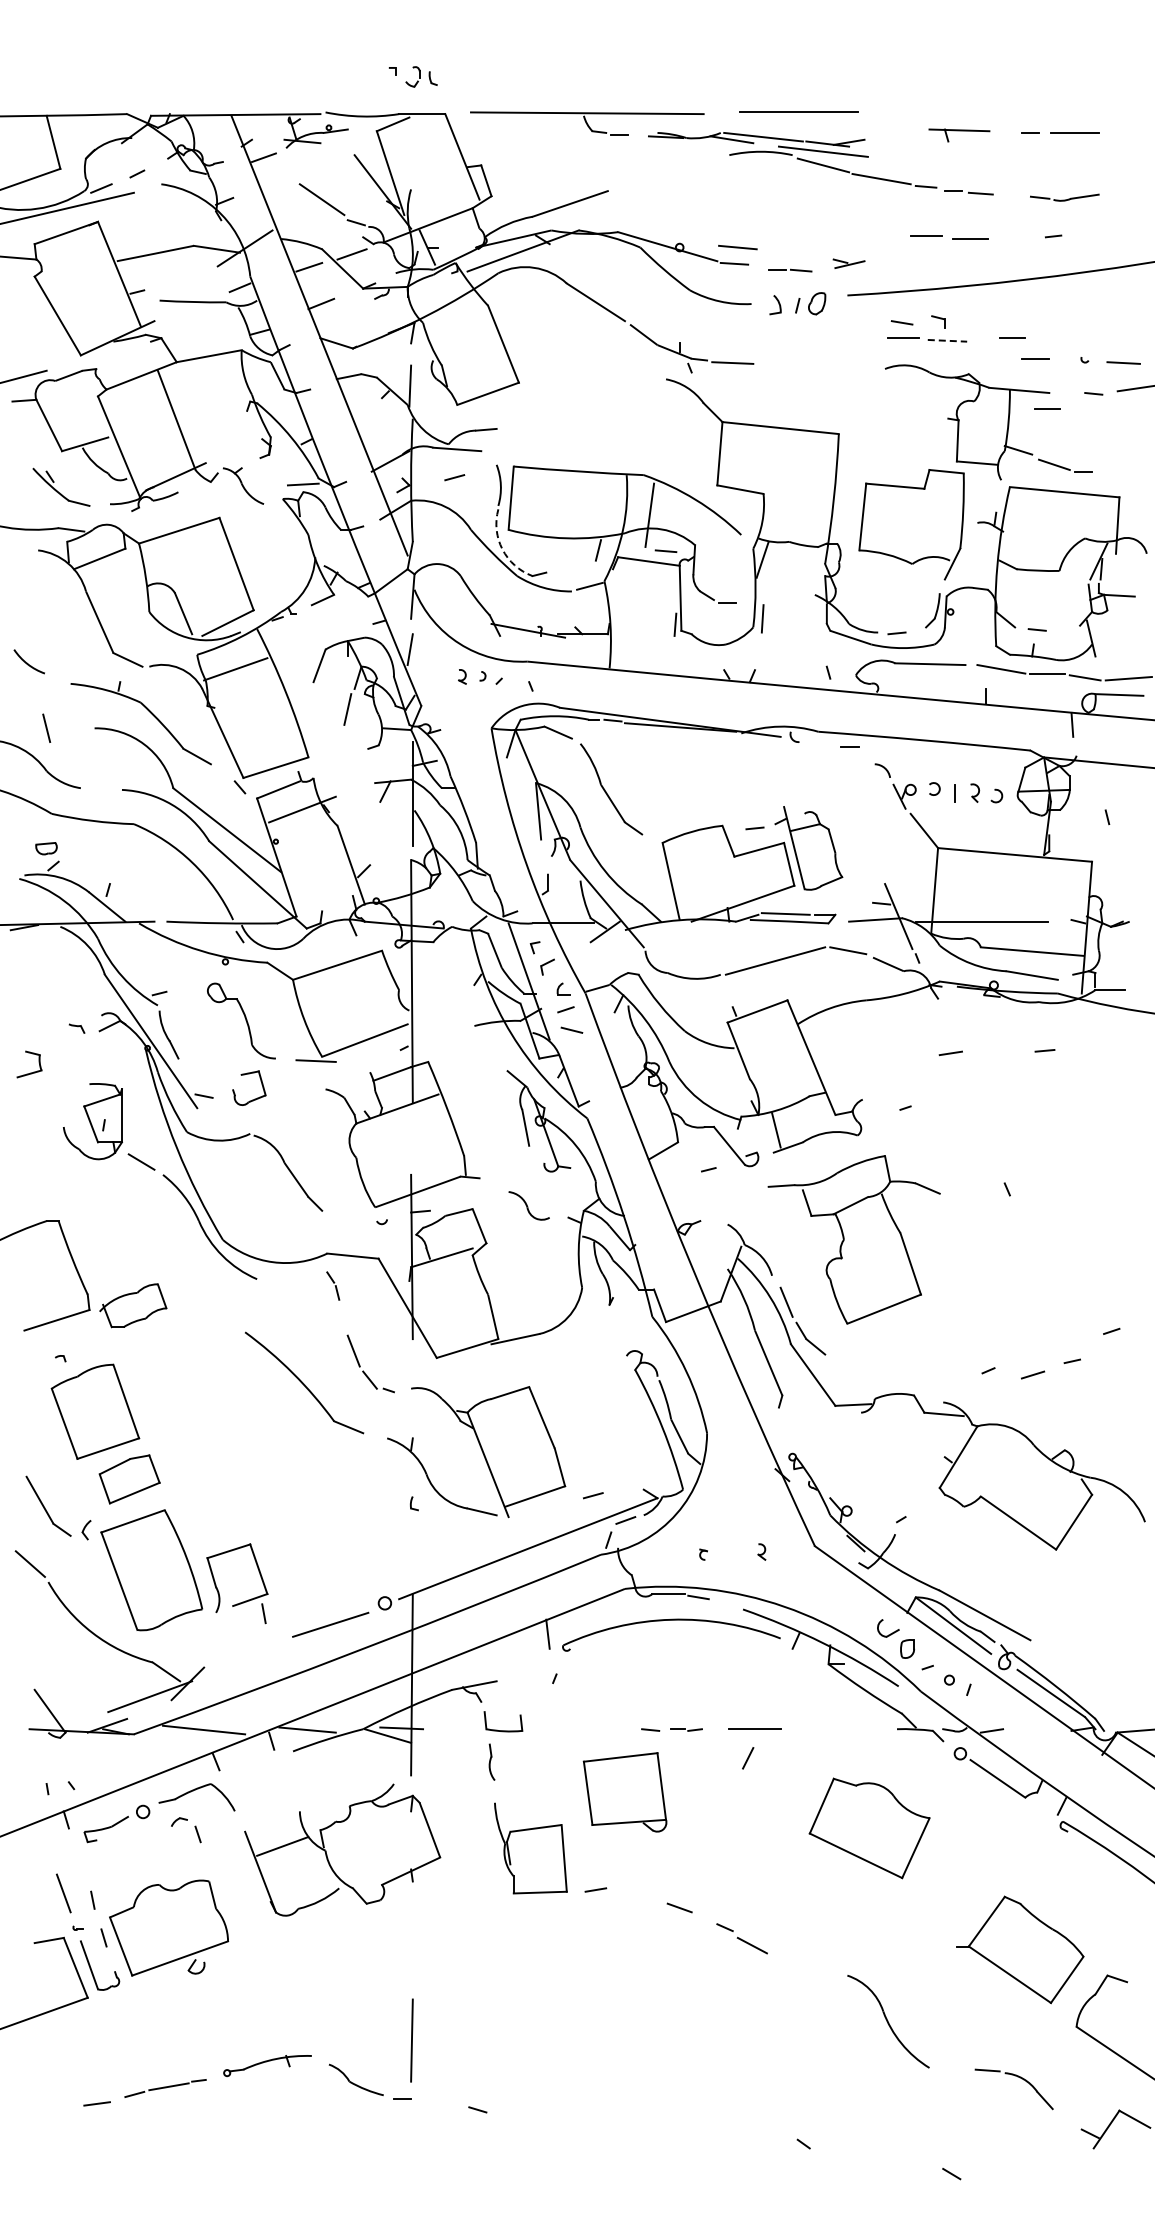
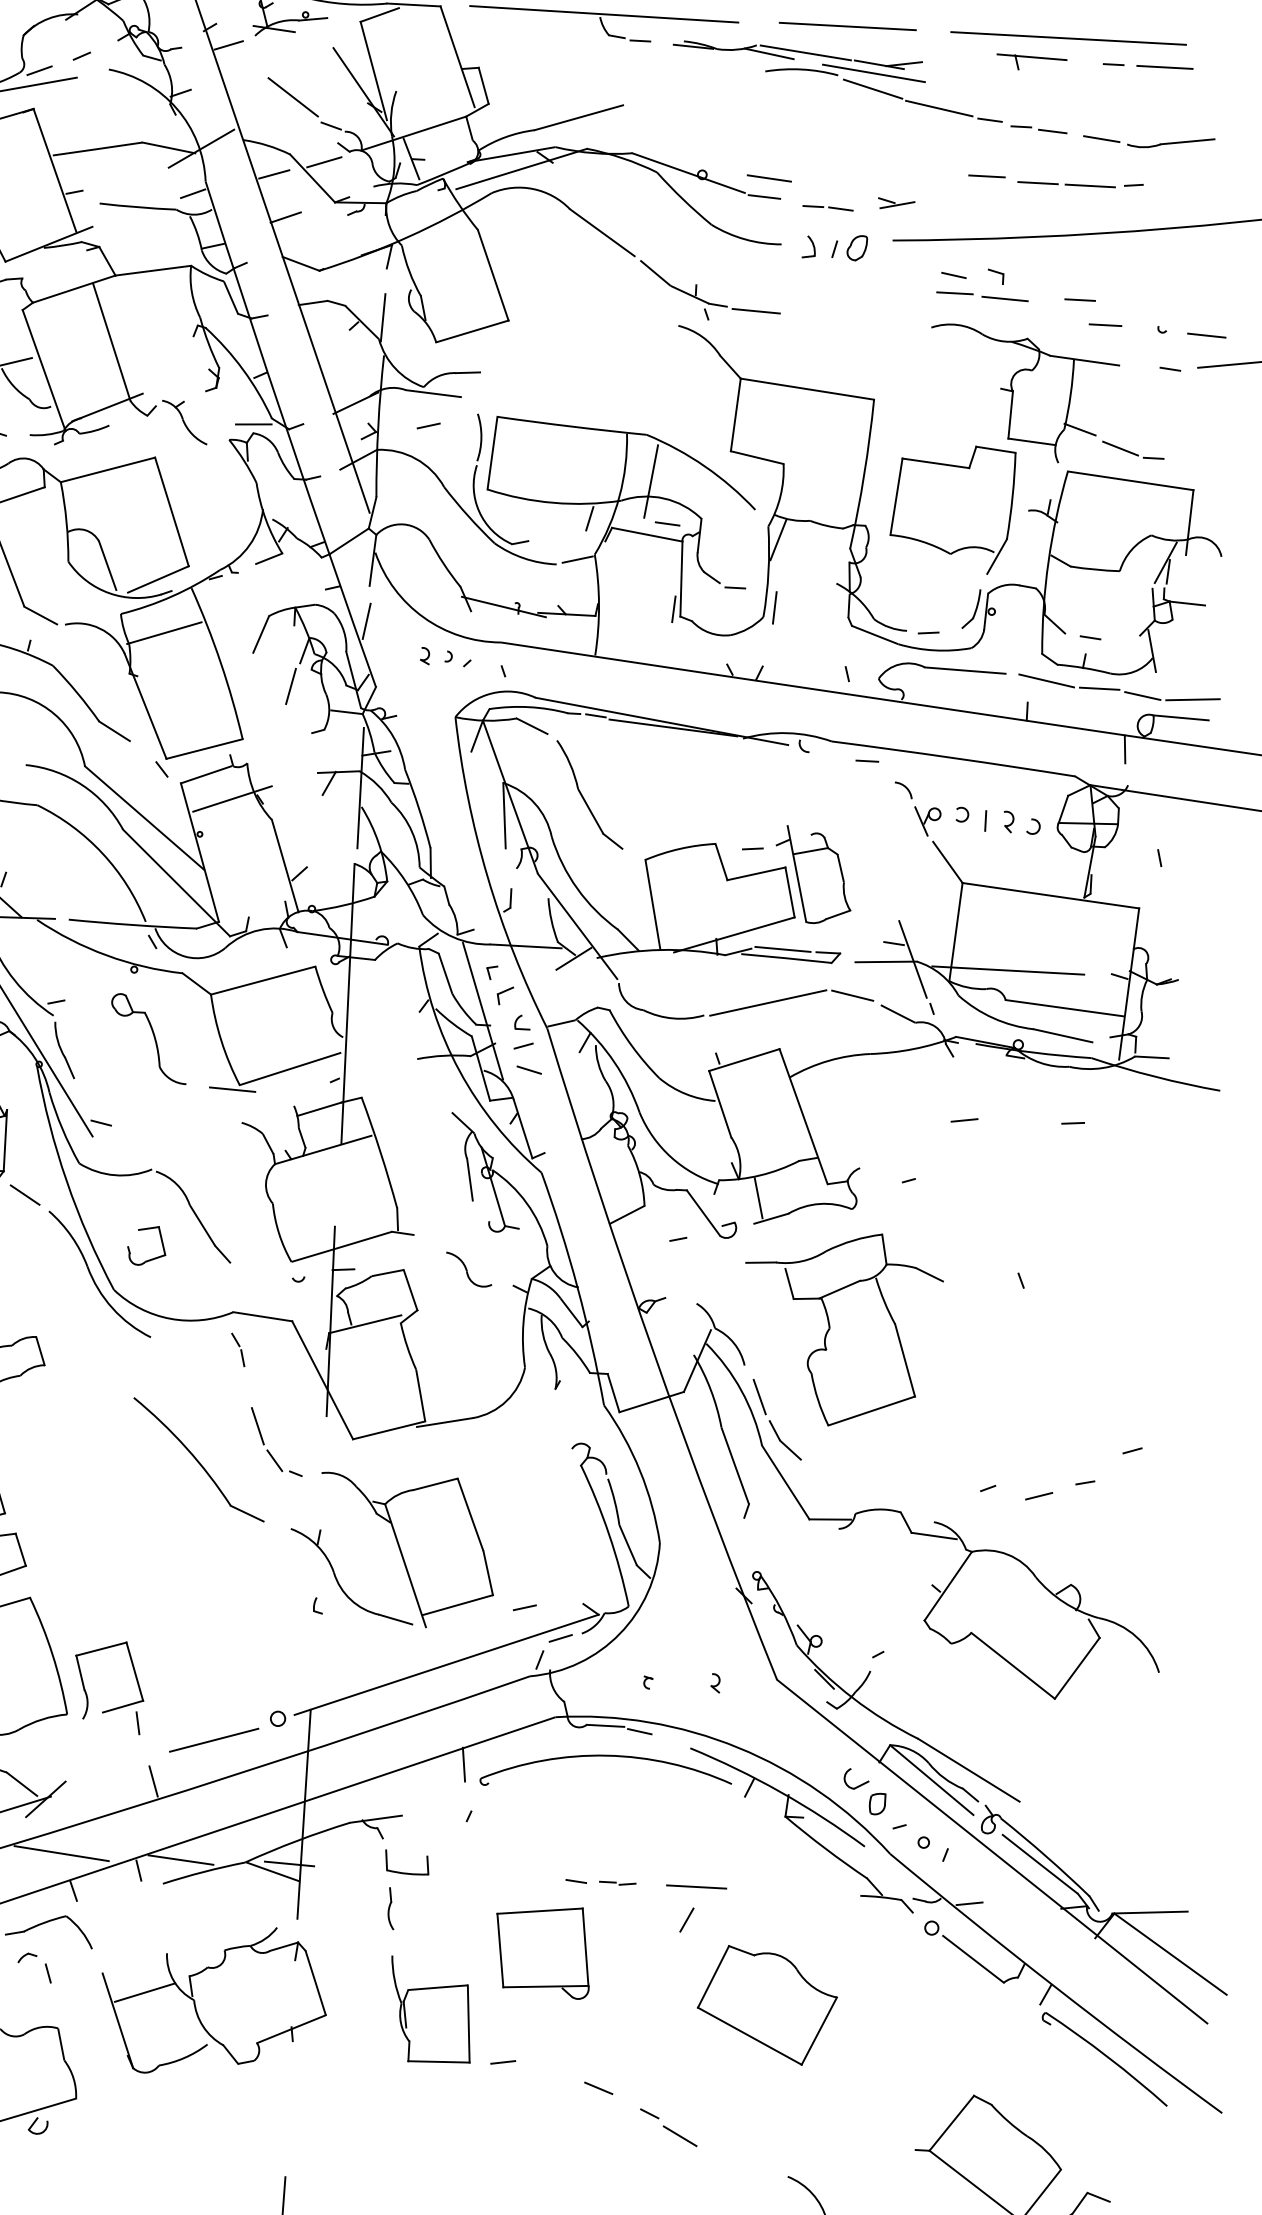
line: (990, 112) -> (1068, 38), added
part: (1064, 197) -> (1148, 141), size x1.67
line: (1015, 239) -> (1089, 186), added
line: (947, 340) -> (1005, 298), dashed -> solid
line: (1047, 408) -> (1116, 383), removed
arc: (502, 549) -> (479, 511), dashed -> solid
part: (254, 1098) -> (152, 1258), moved
line: (279, 1663) -> (152, 1781), added
part: (869, 1828) -> (767, 2005), moved

